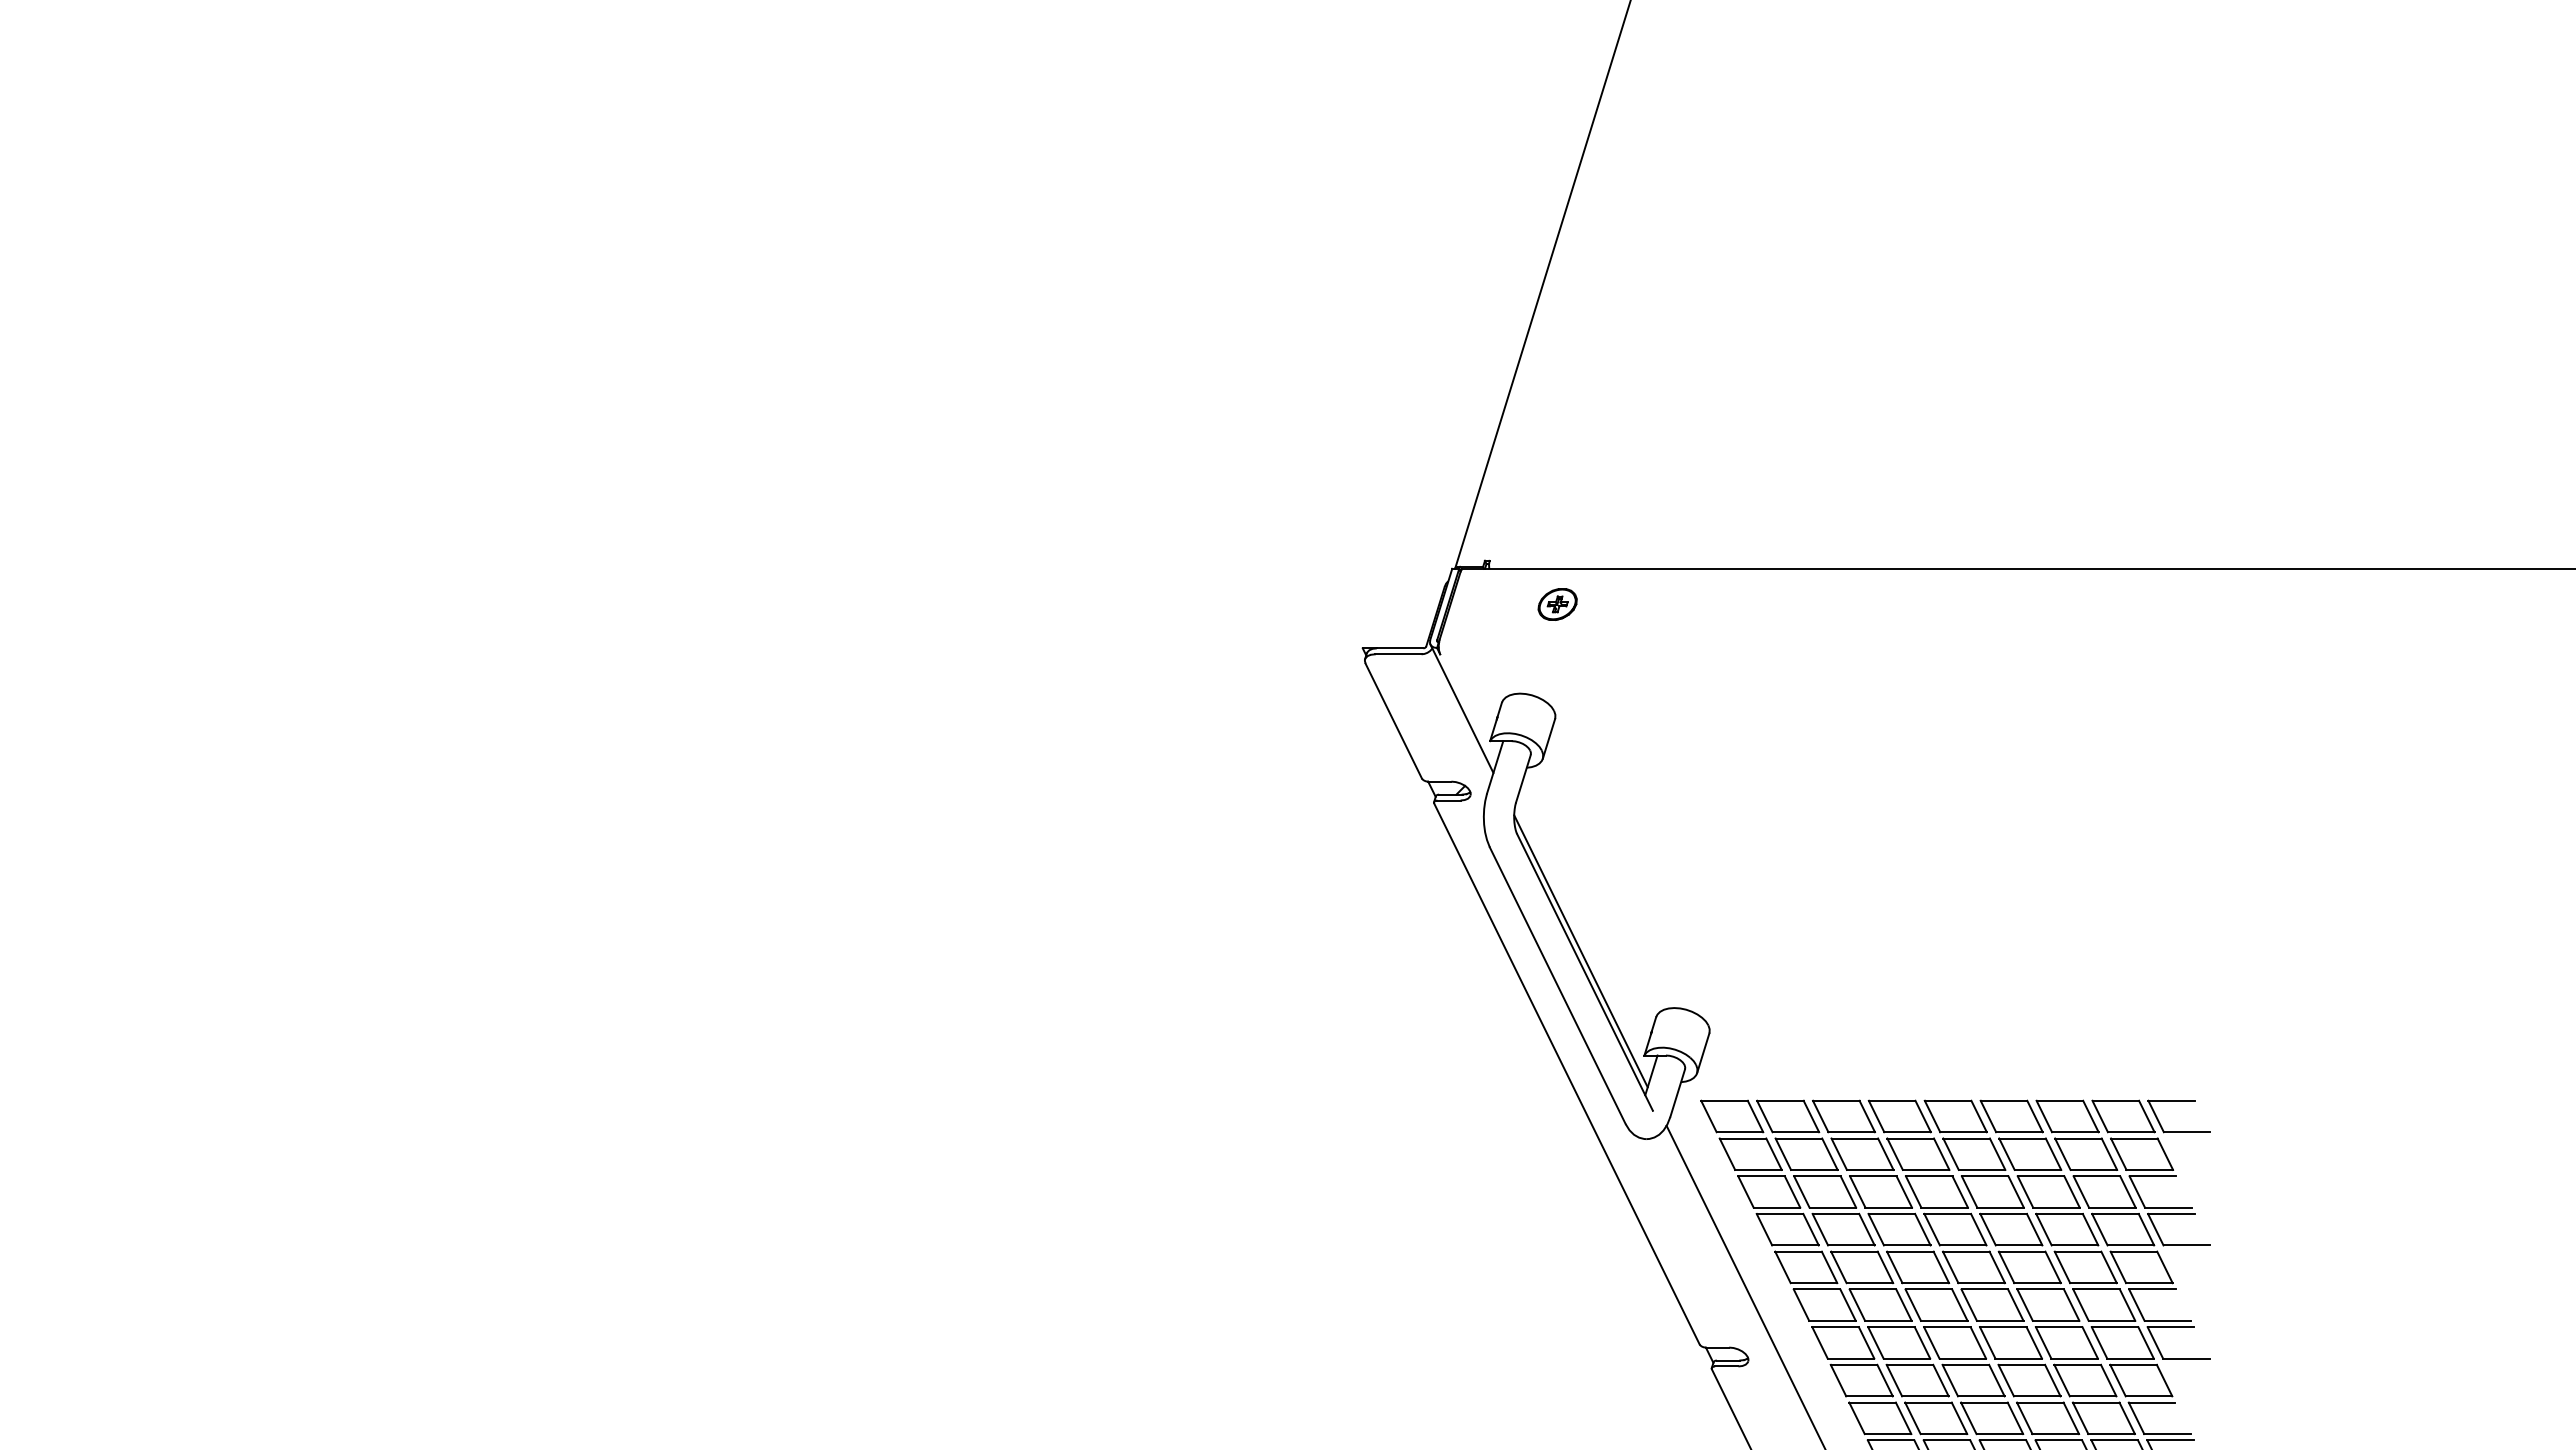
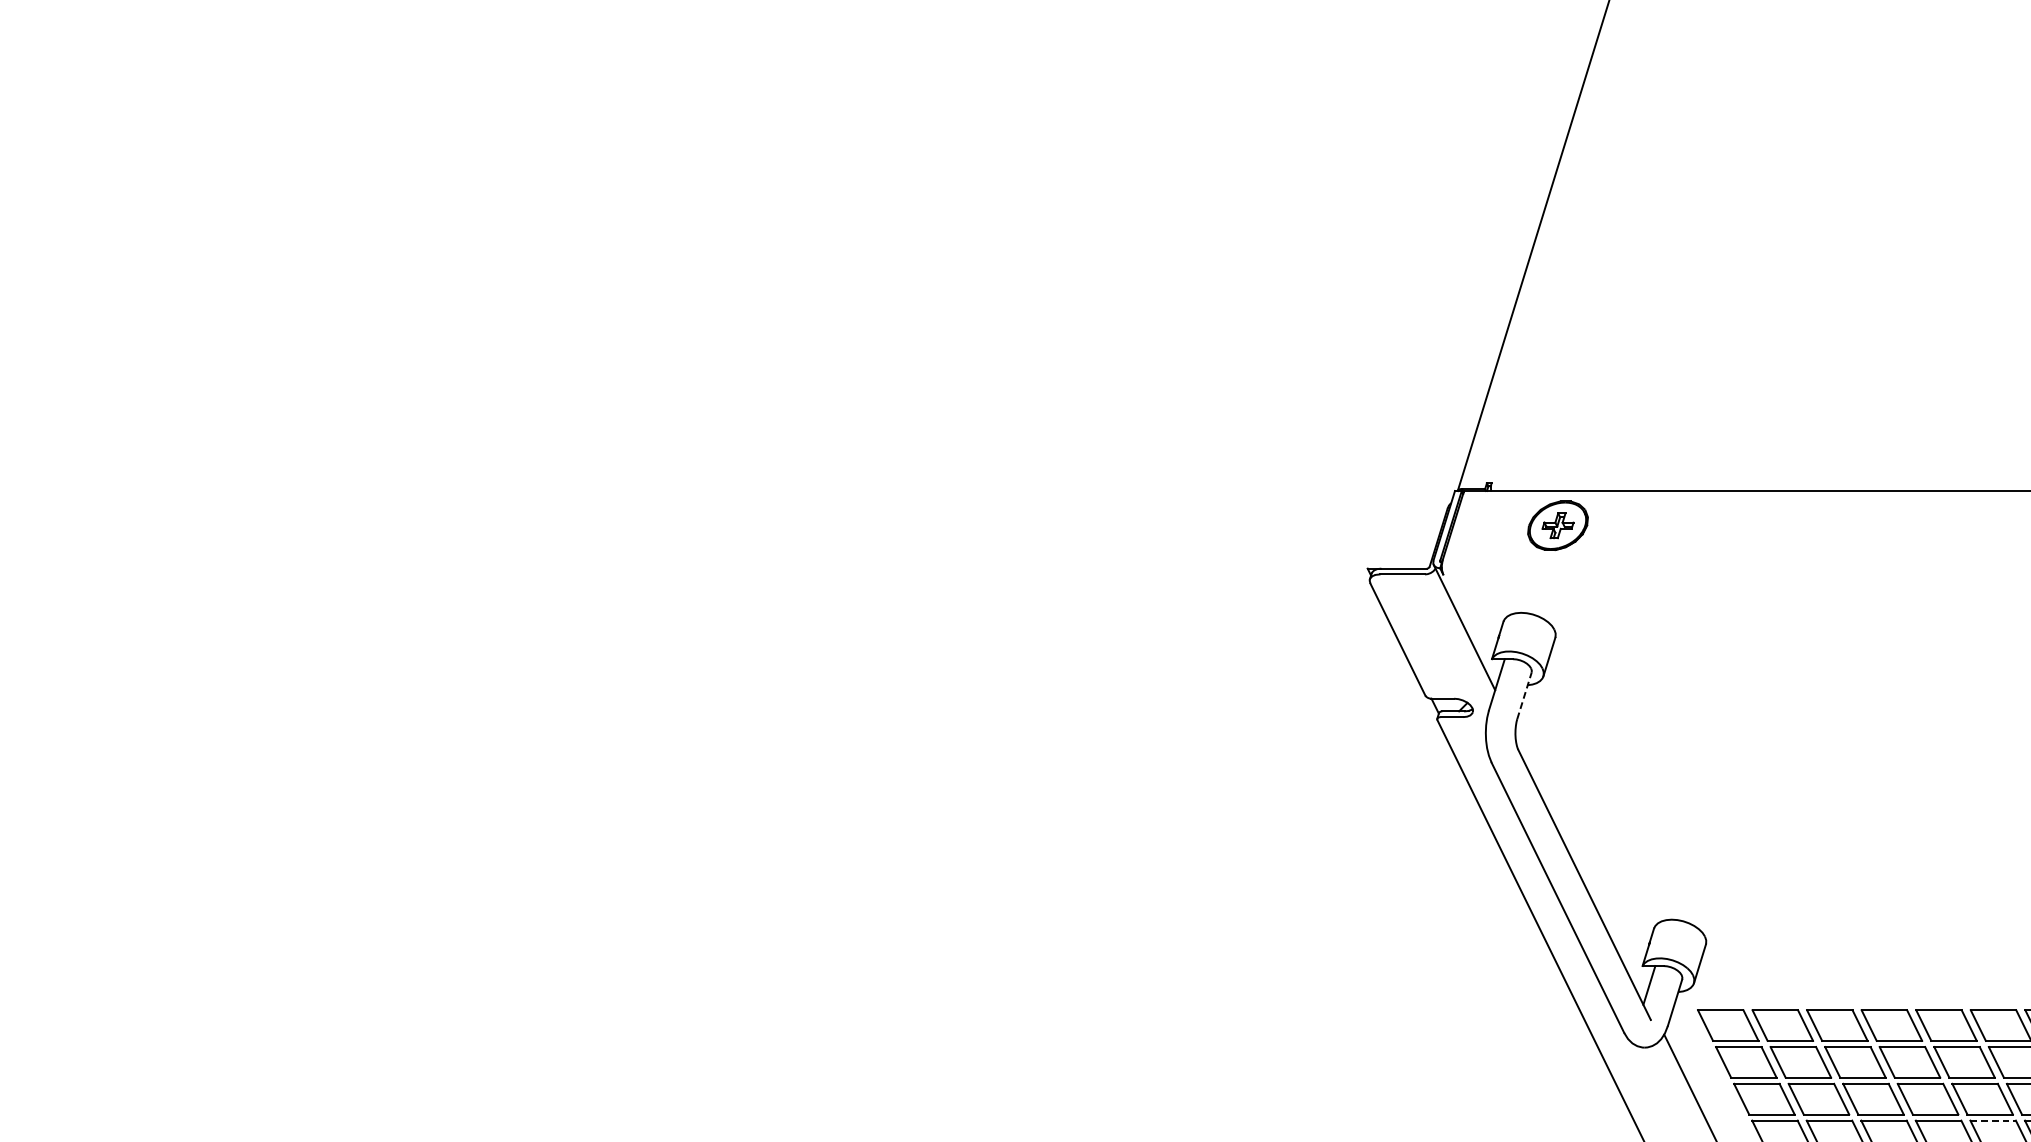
part: (1557, 604) -> (1557, 525), size x1.6
line: (1523, 778) -> (1524, 695), solid -> dashed
line: (1580, 951) -> (1580, 864), removed
line: (2004, 1213) -> (1993, 1120), solid -> dashed

